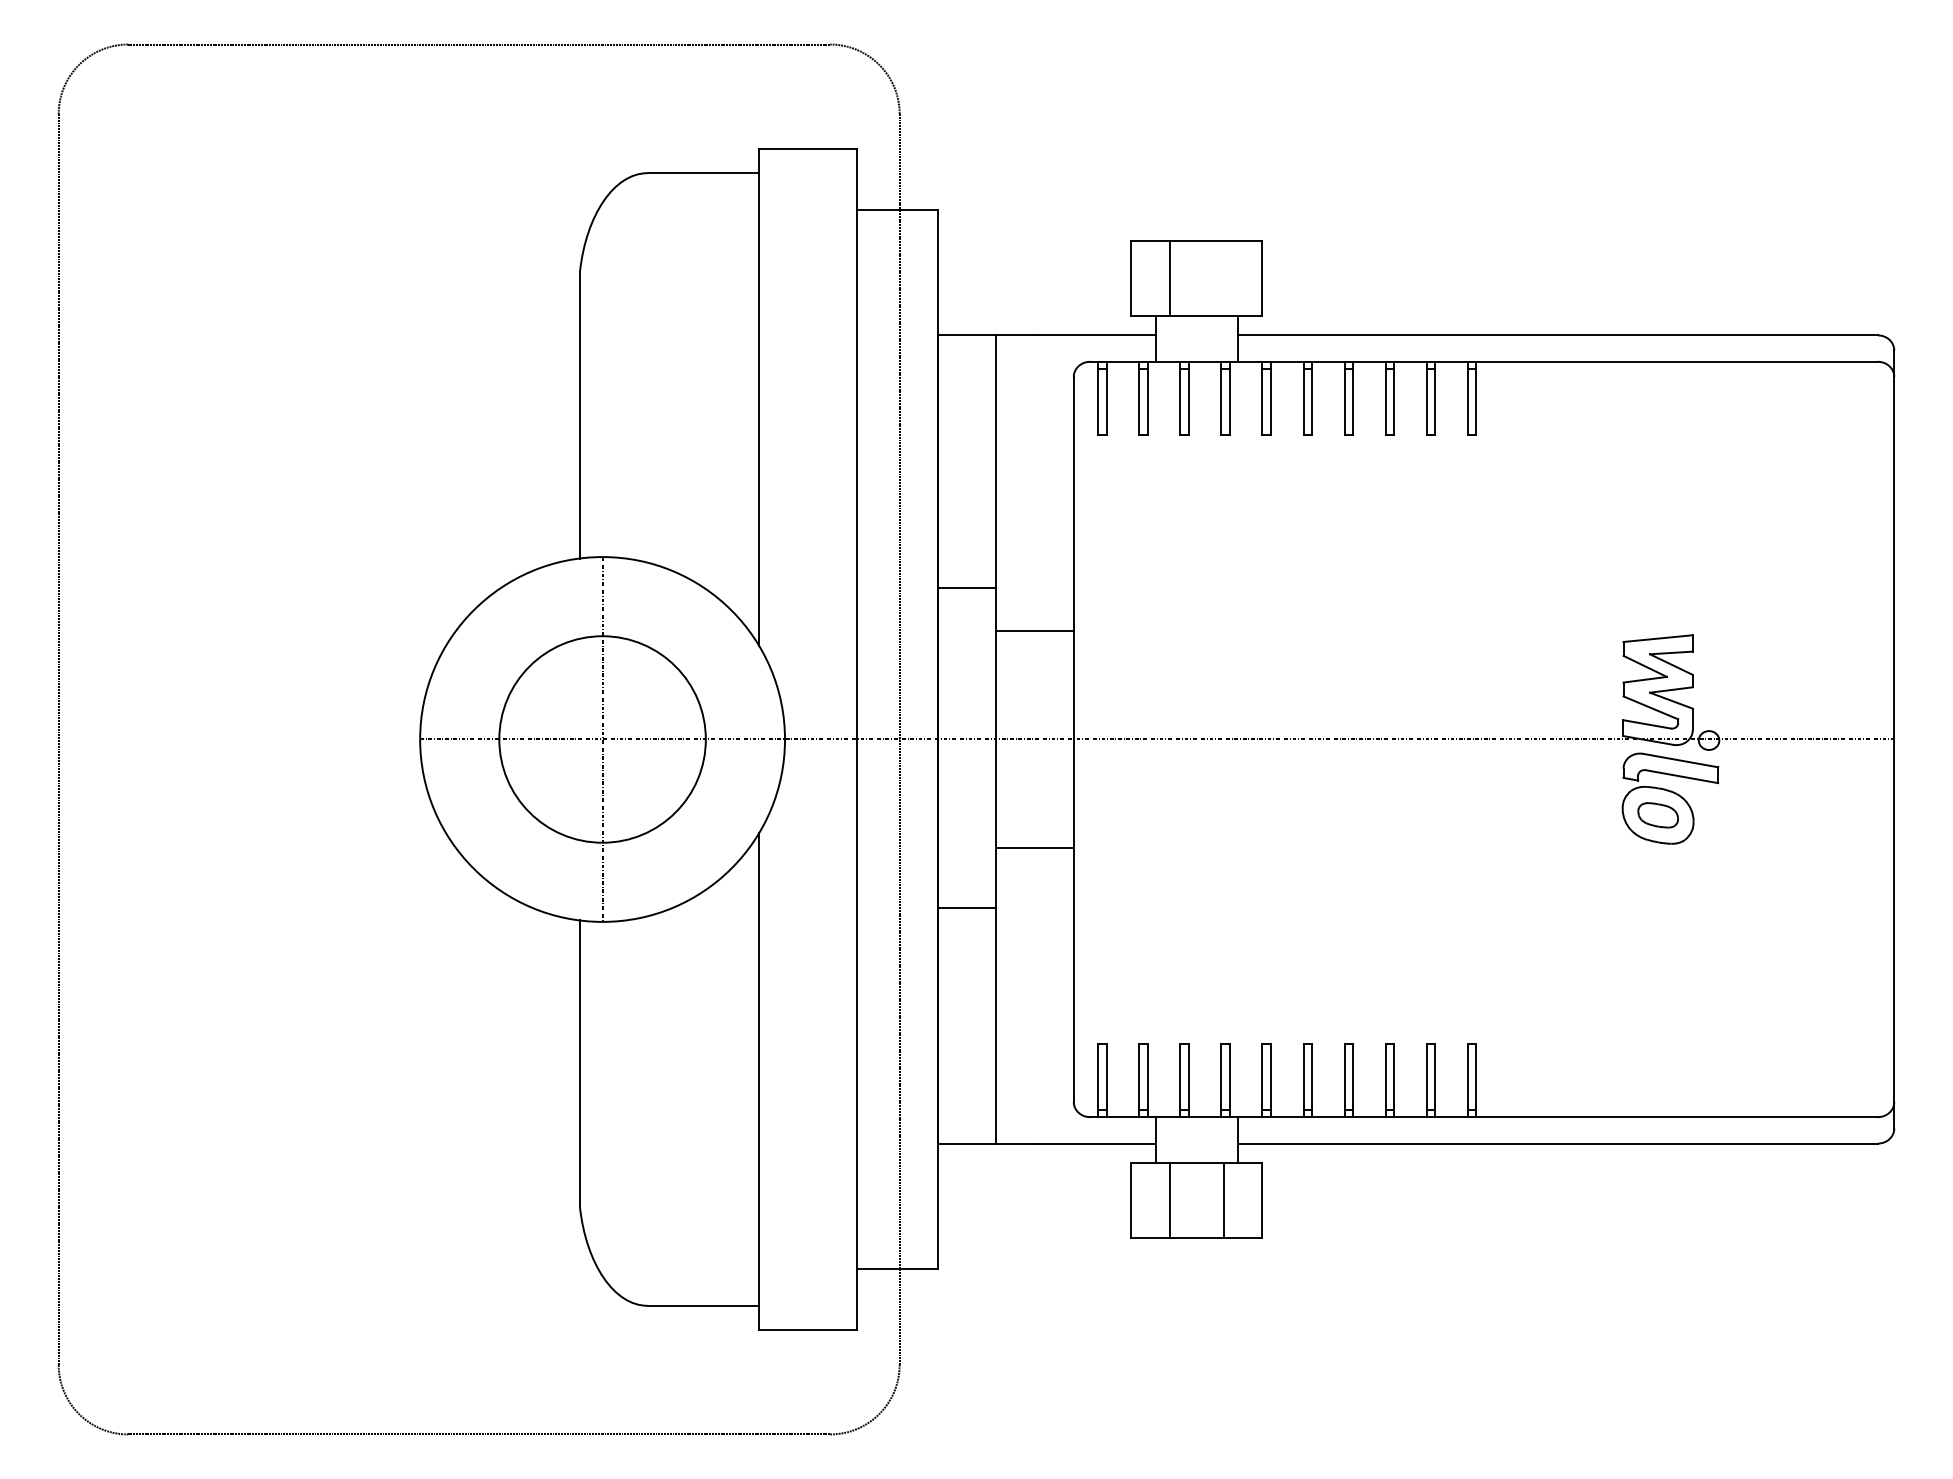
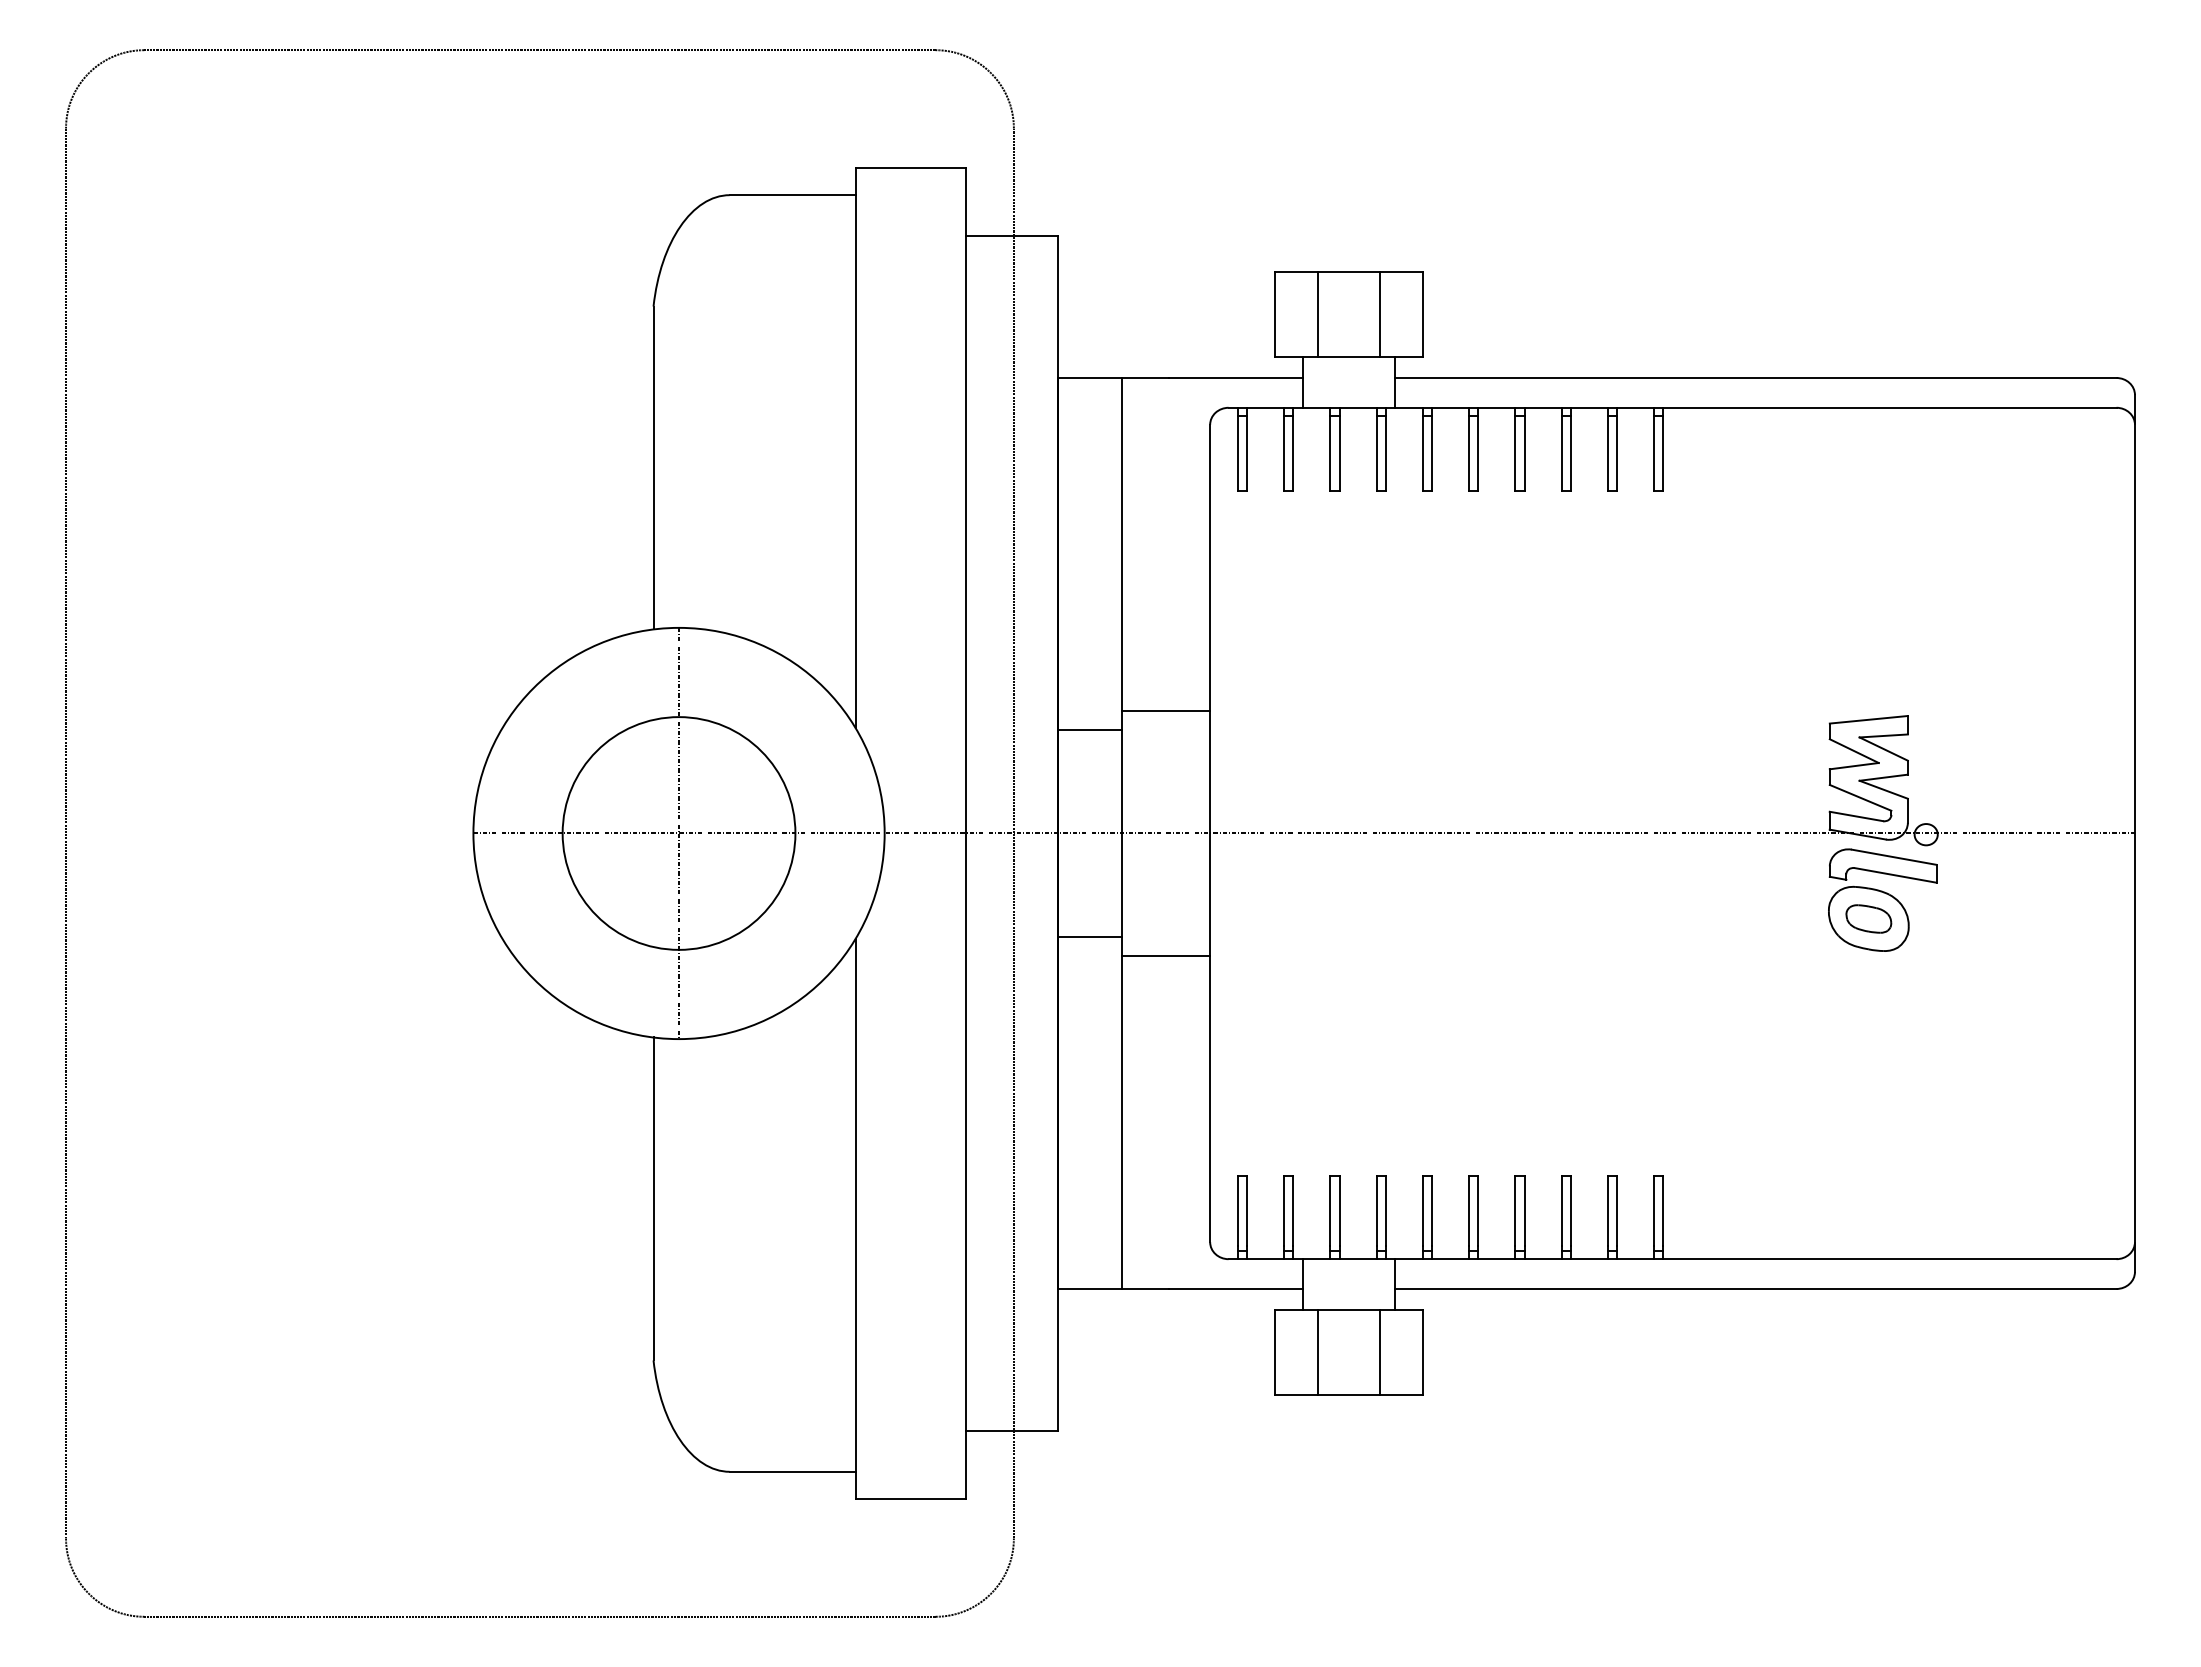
line: (1224, 278) -> (1379, 313), added
line: (966, 587) -> (1089, 729), moved
line: (966, 908) -> (1089, 937), moved

